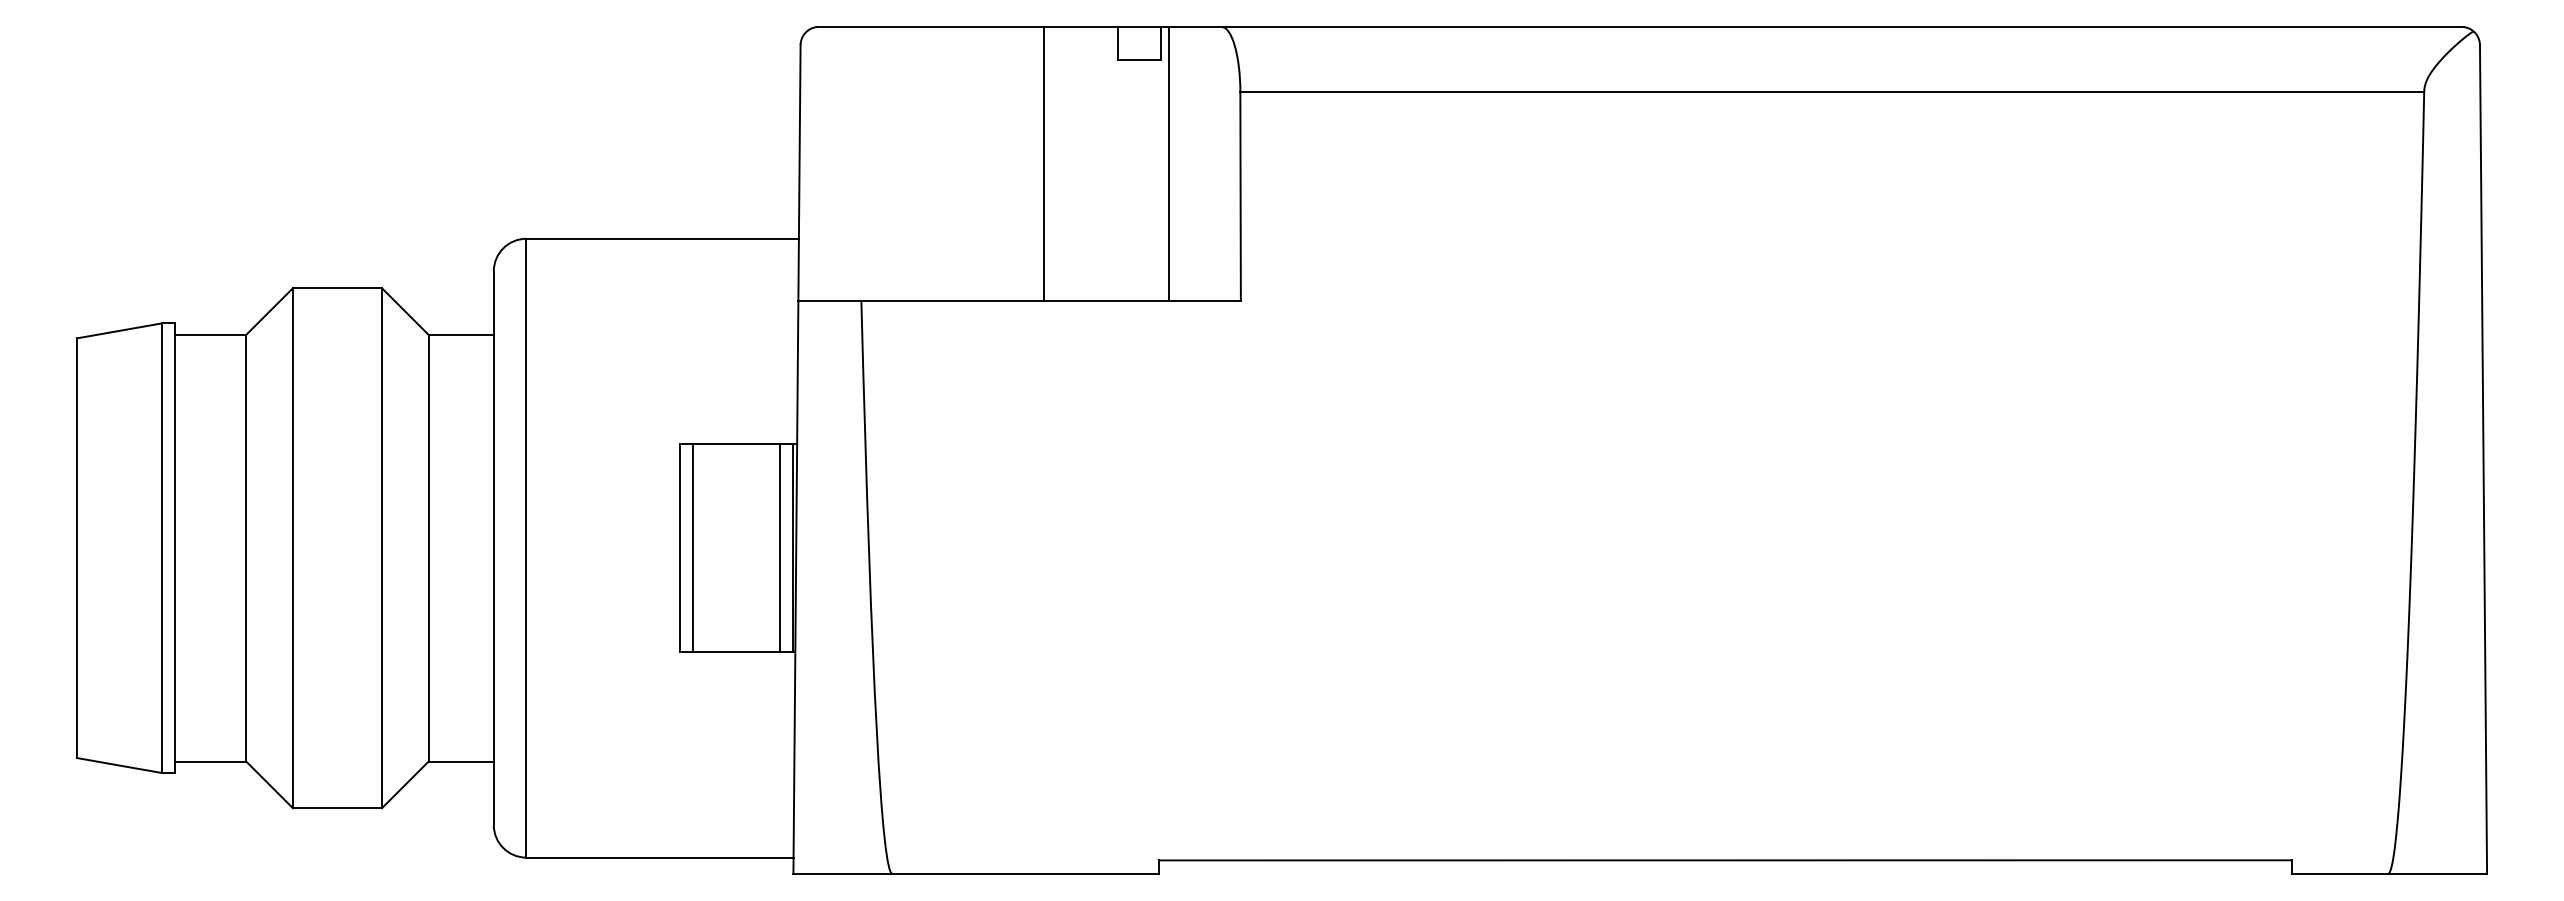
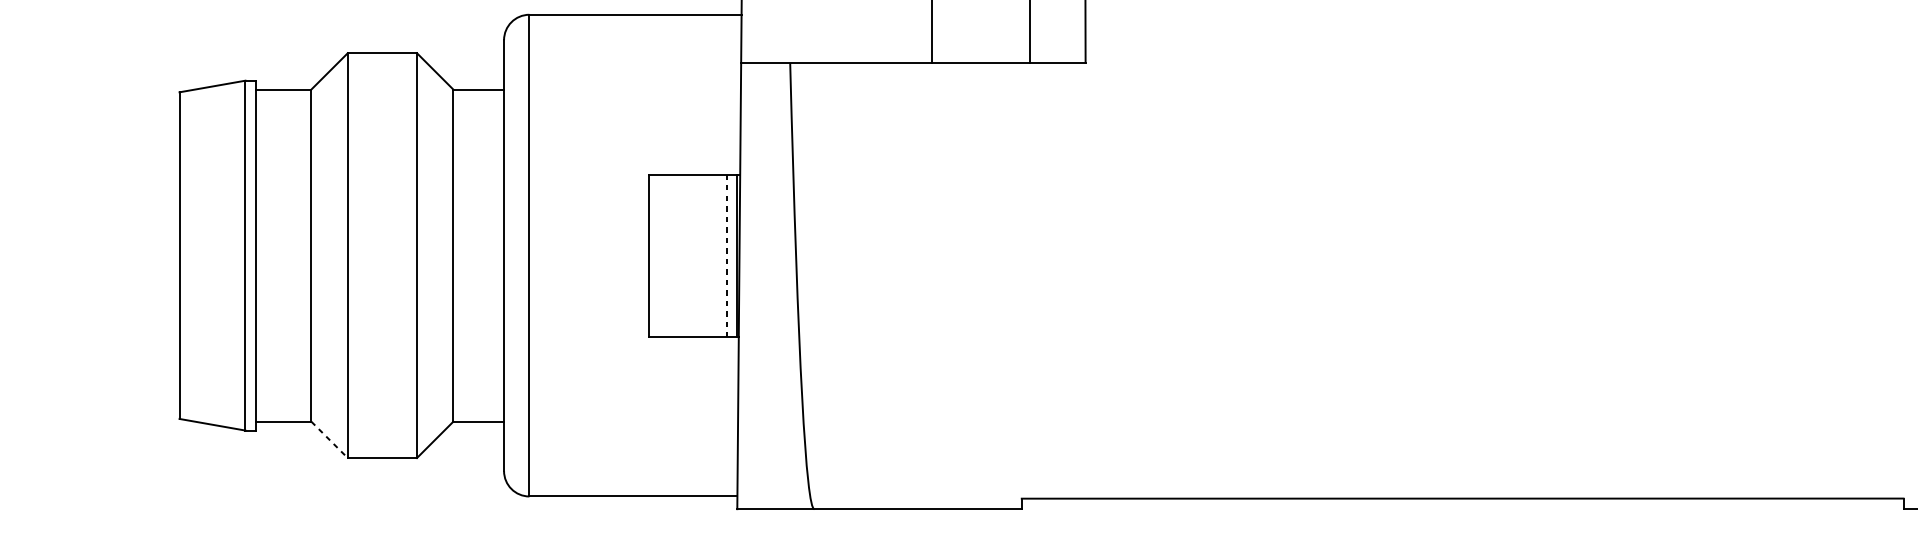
line: (693, 547) -> (659, 255), removed
line: (780, 548) -> (727, 255), solid -> dashed
line: (269, 785) -> (329, 440), solid -> dashed

